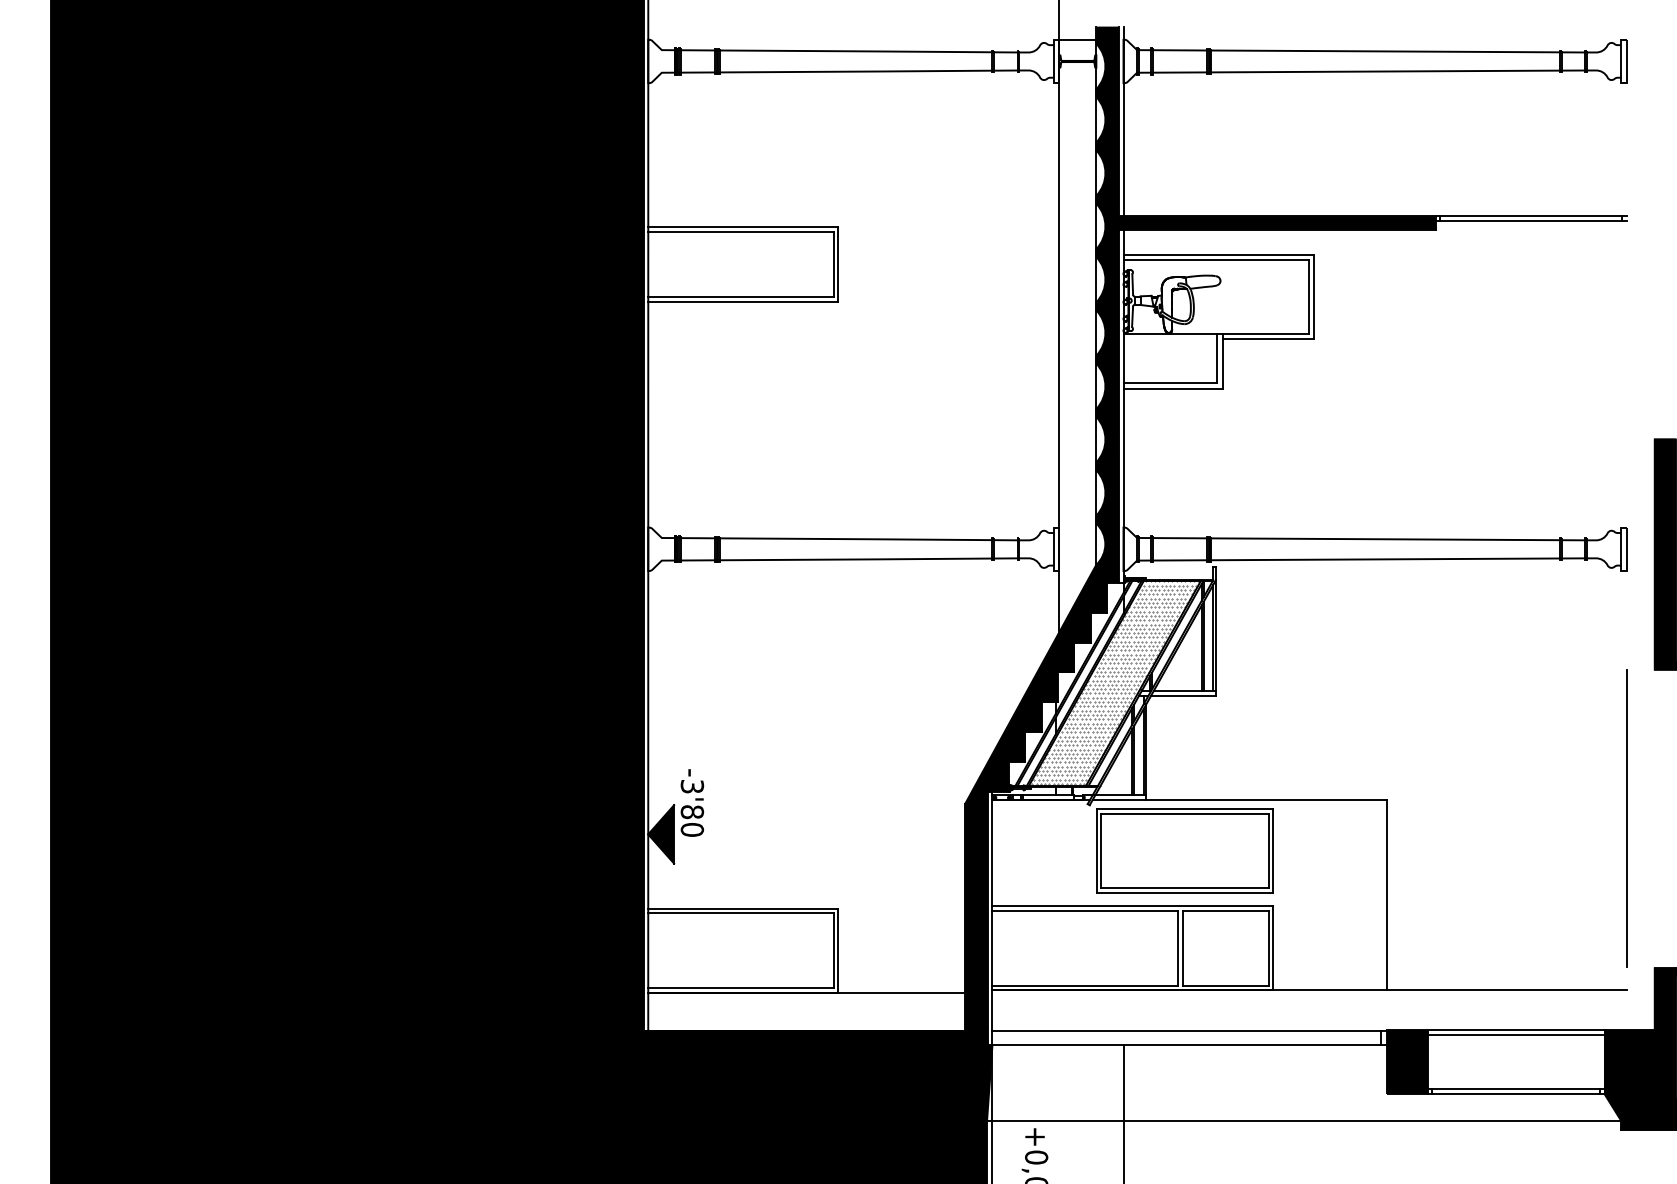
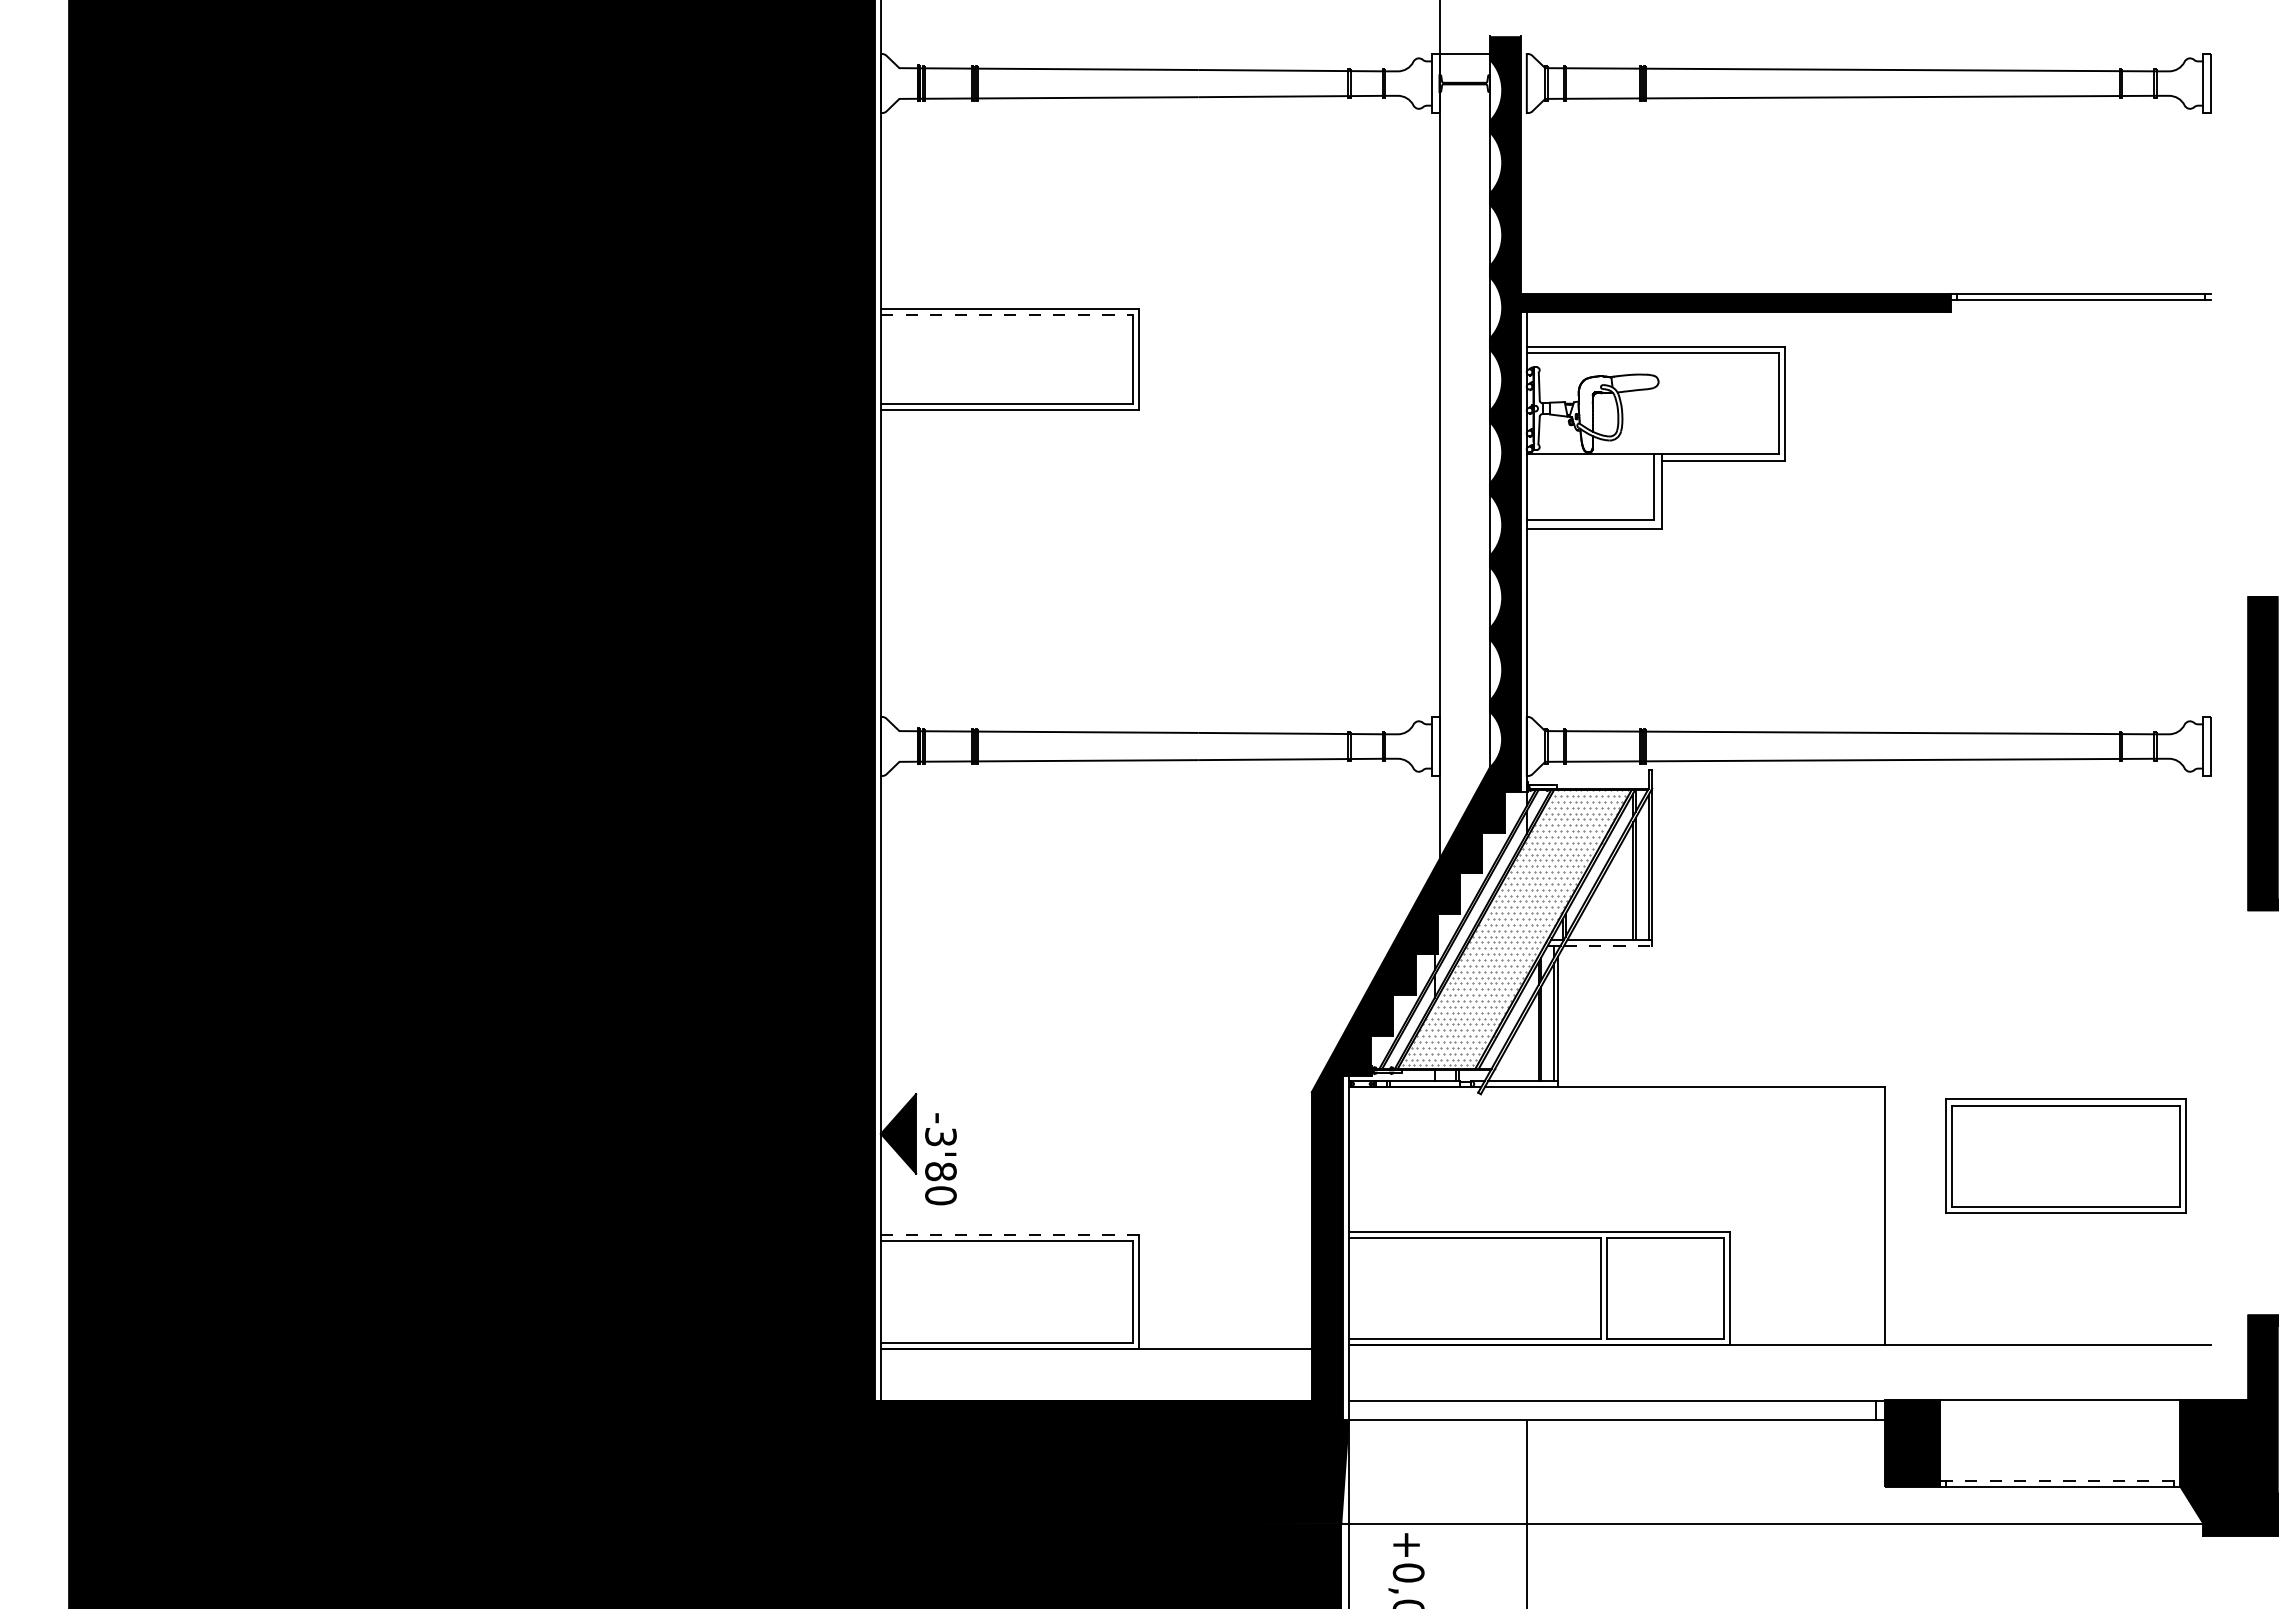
line: (1123, 121) -> (1526, 164), removed
line: (741, 232) -> (1007, 315), solid -> dashed
line: (1183, 695) -> (1608, 945), solid -> dashed
text: (692, 803) -> (940, 1159), moved
line: (1626, 818) -> (2210, 1112), removed
part: (1184, 850) -> (2065, 1155), moved
line: (743, 909) -> (1010, 1235), solid -> dashed
line: (1516, 1034) -> (2060, 1405), removed
line: (1516, 1089) -> (2060, 1480), solid -> dashed

